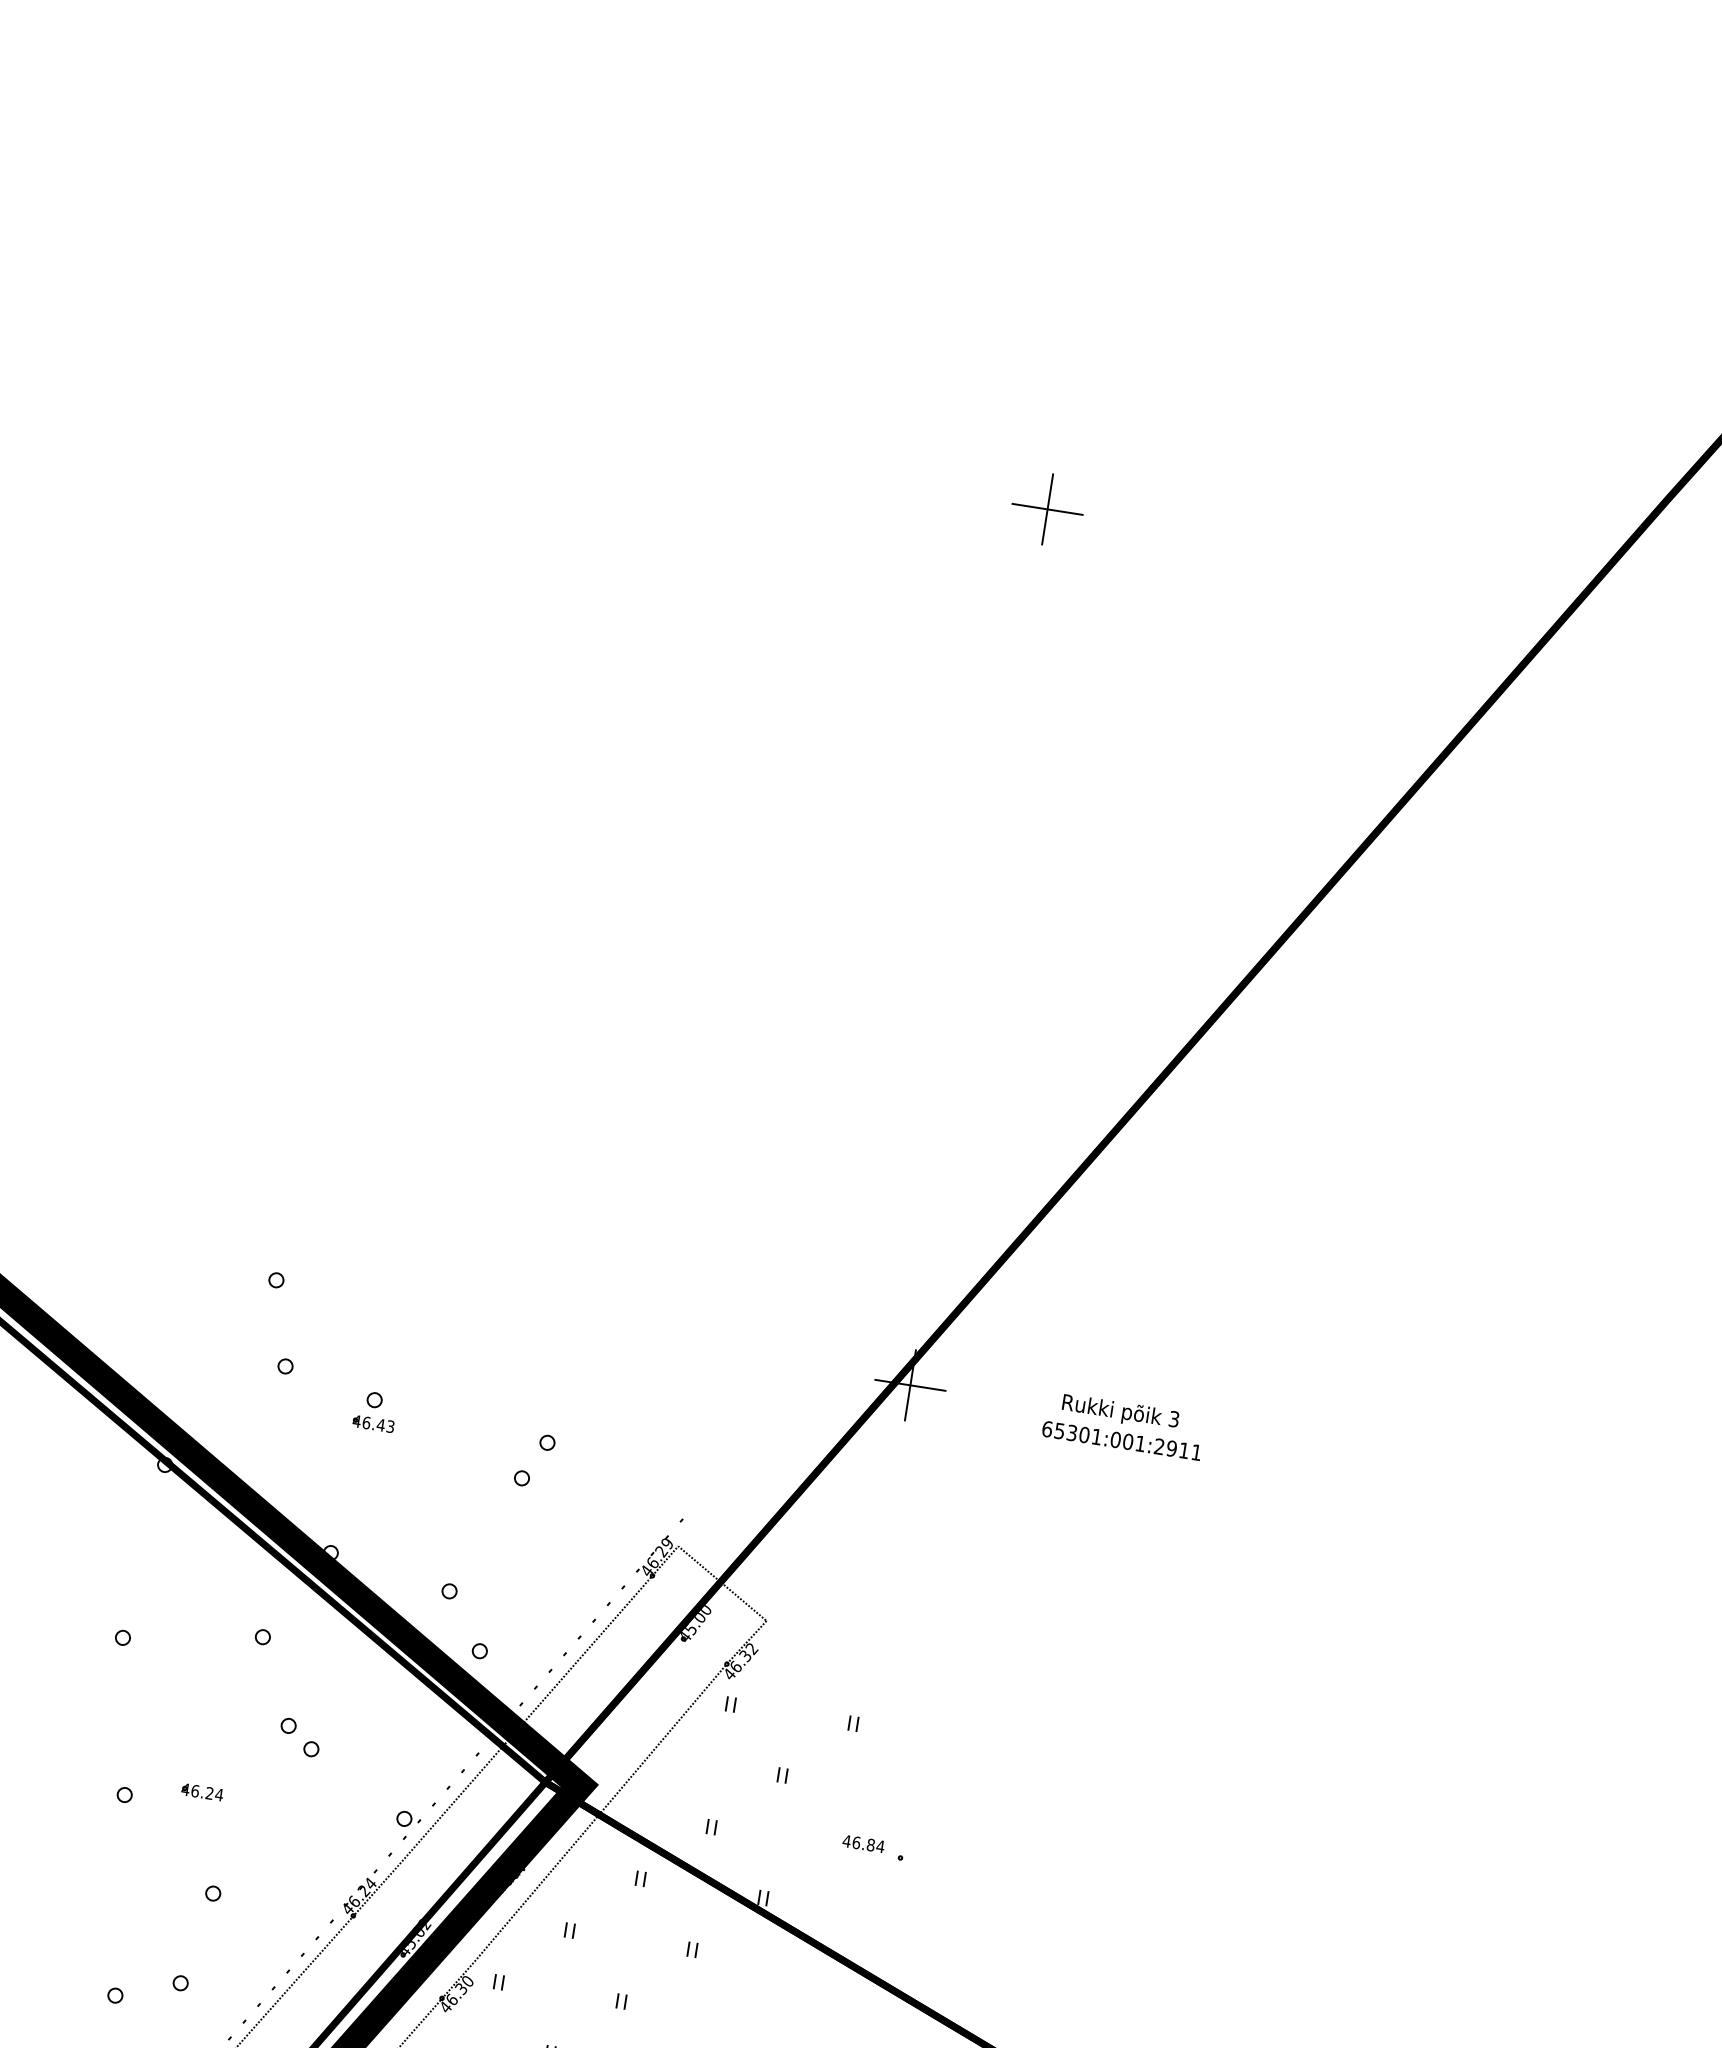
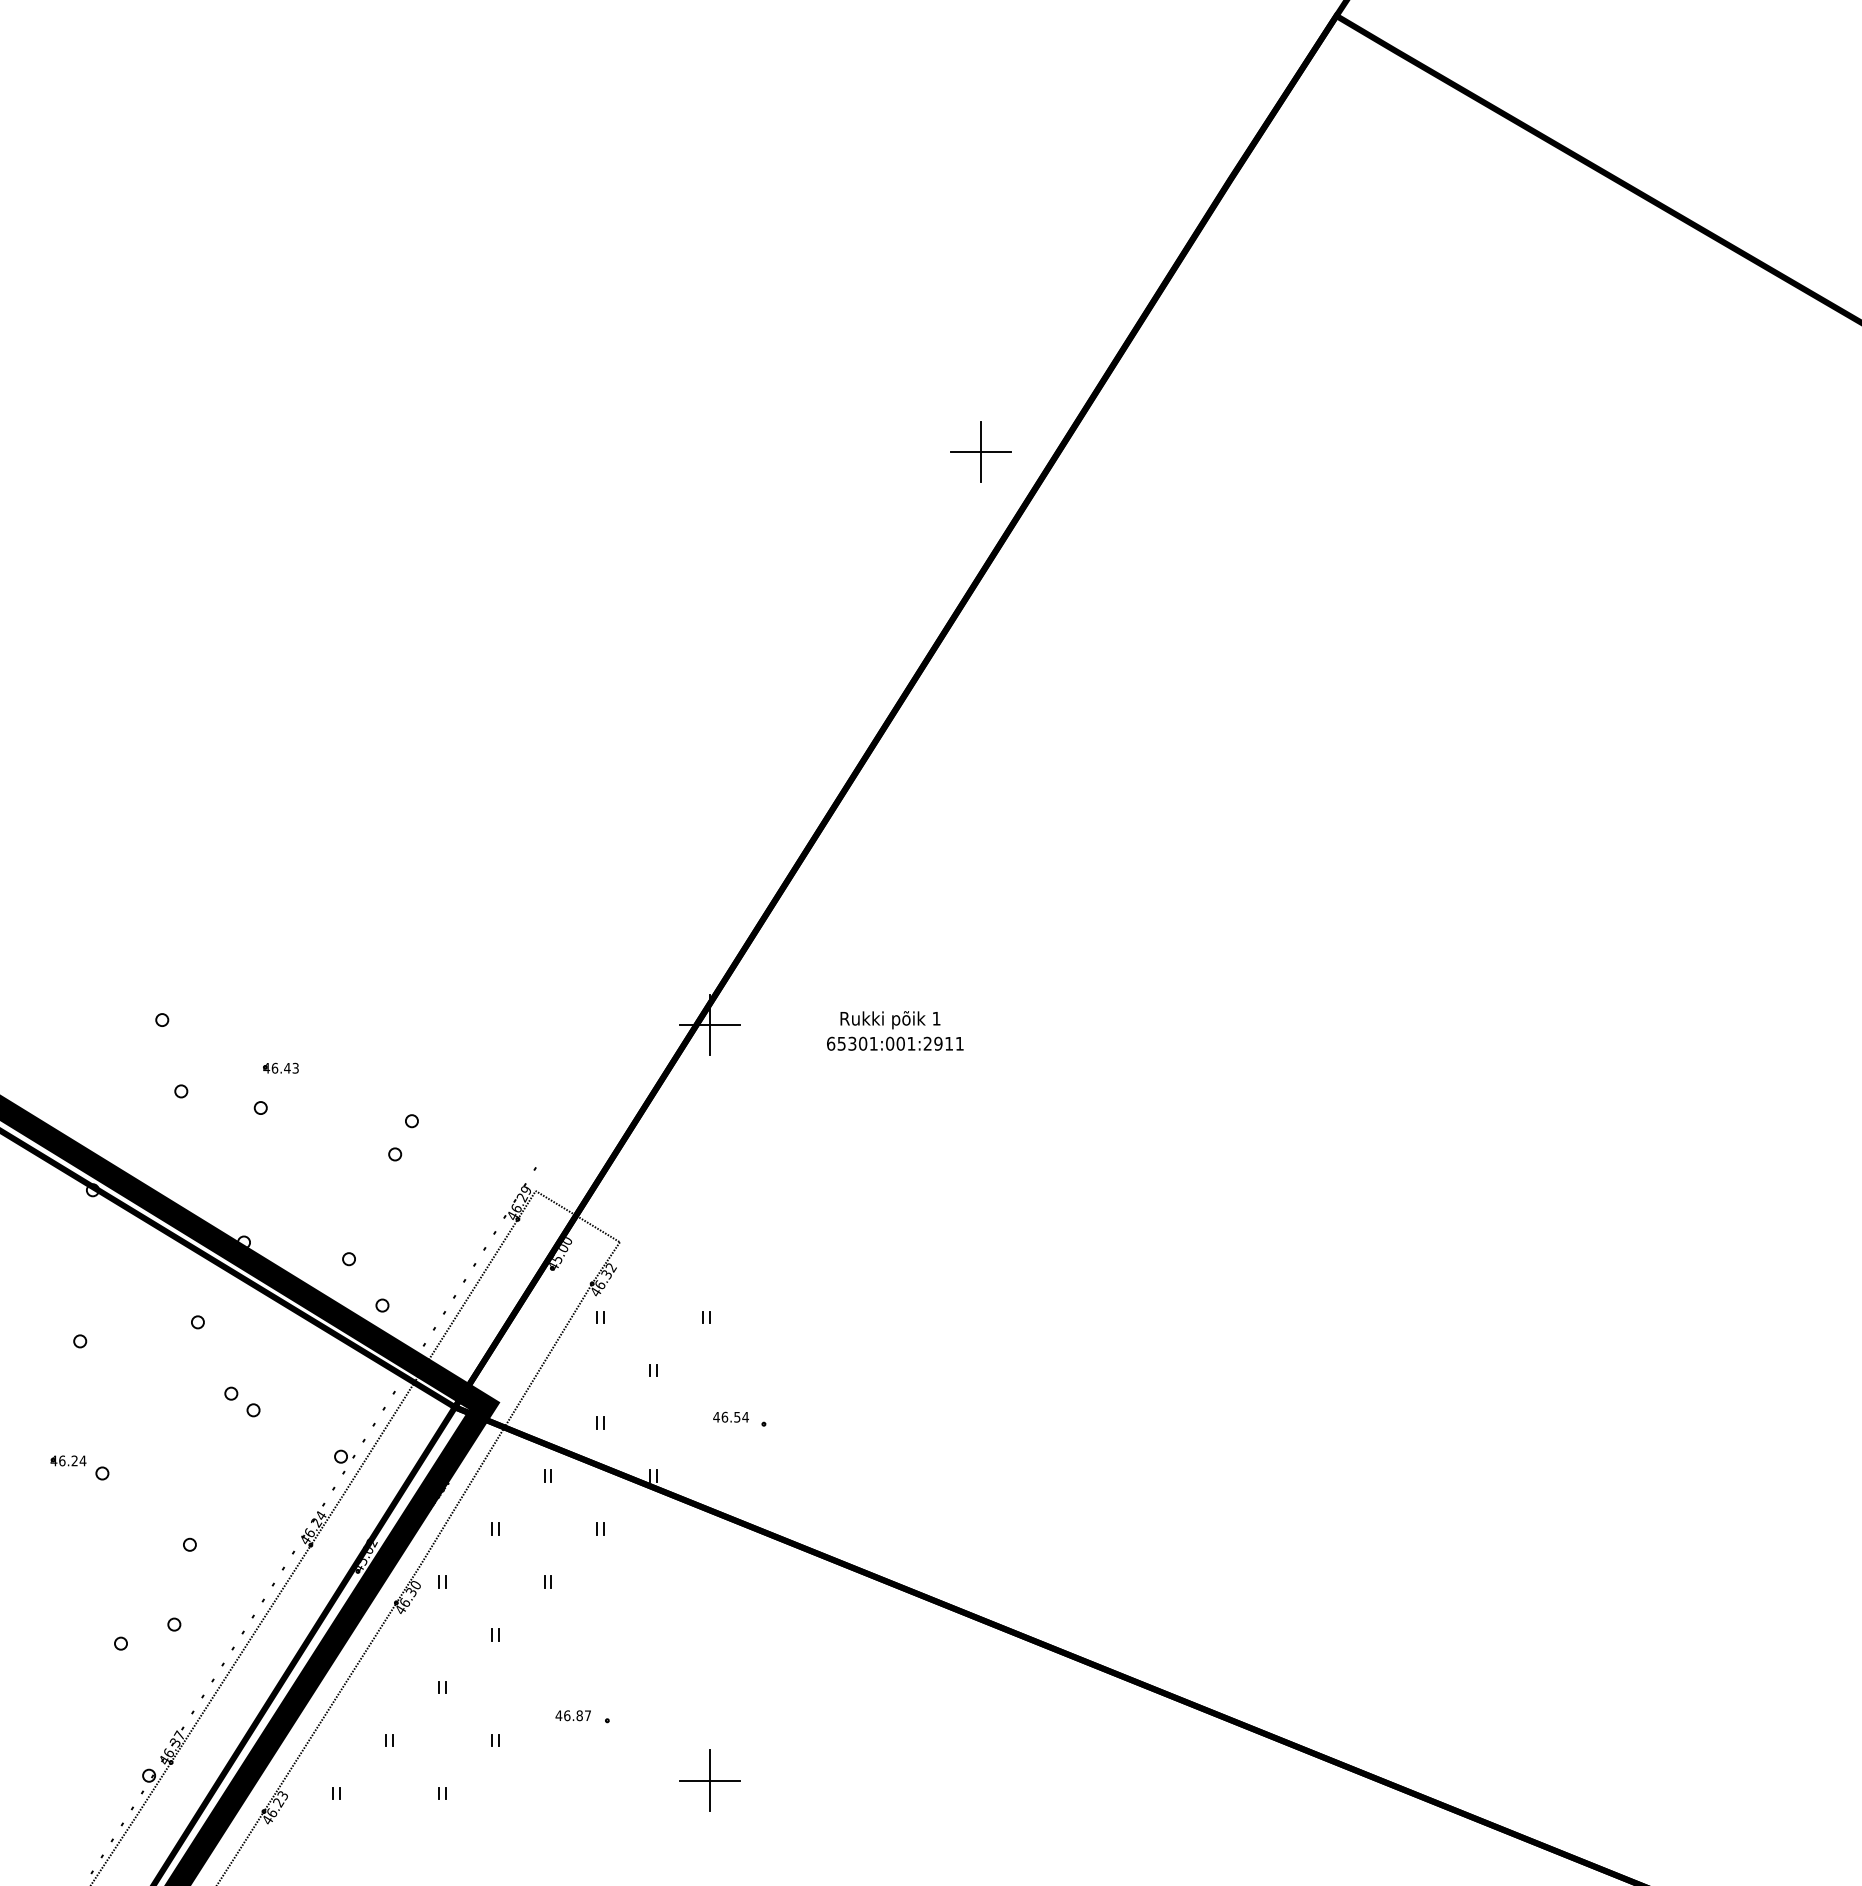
part: (1047, 508) -> (980, 451), moved
text: (1174, 1419) -> (936, 1018), 3 -> 1
part: (373, 1423) -> (280, 1067), moved
part: (202, 1791) -> (68, 1460), moved
text: (871, 1844) -> (737, 1416), 46.84 -> 46.54

